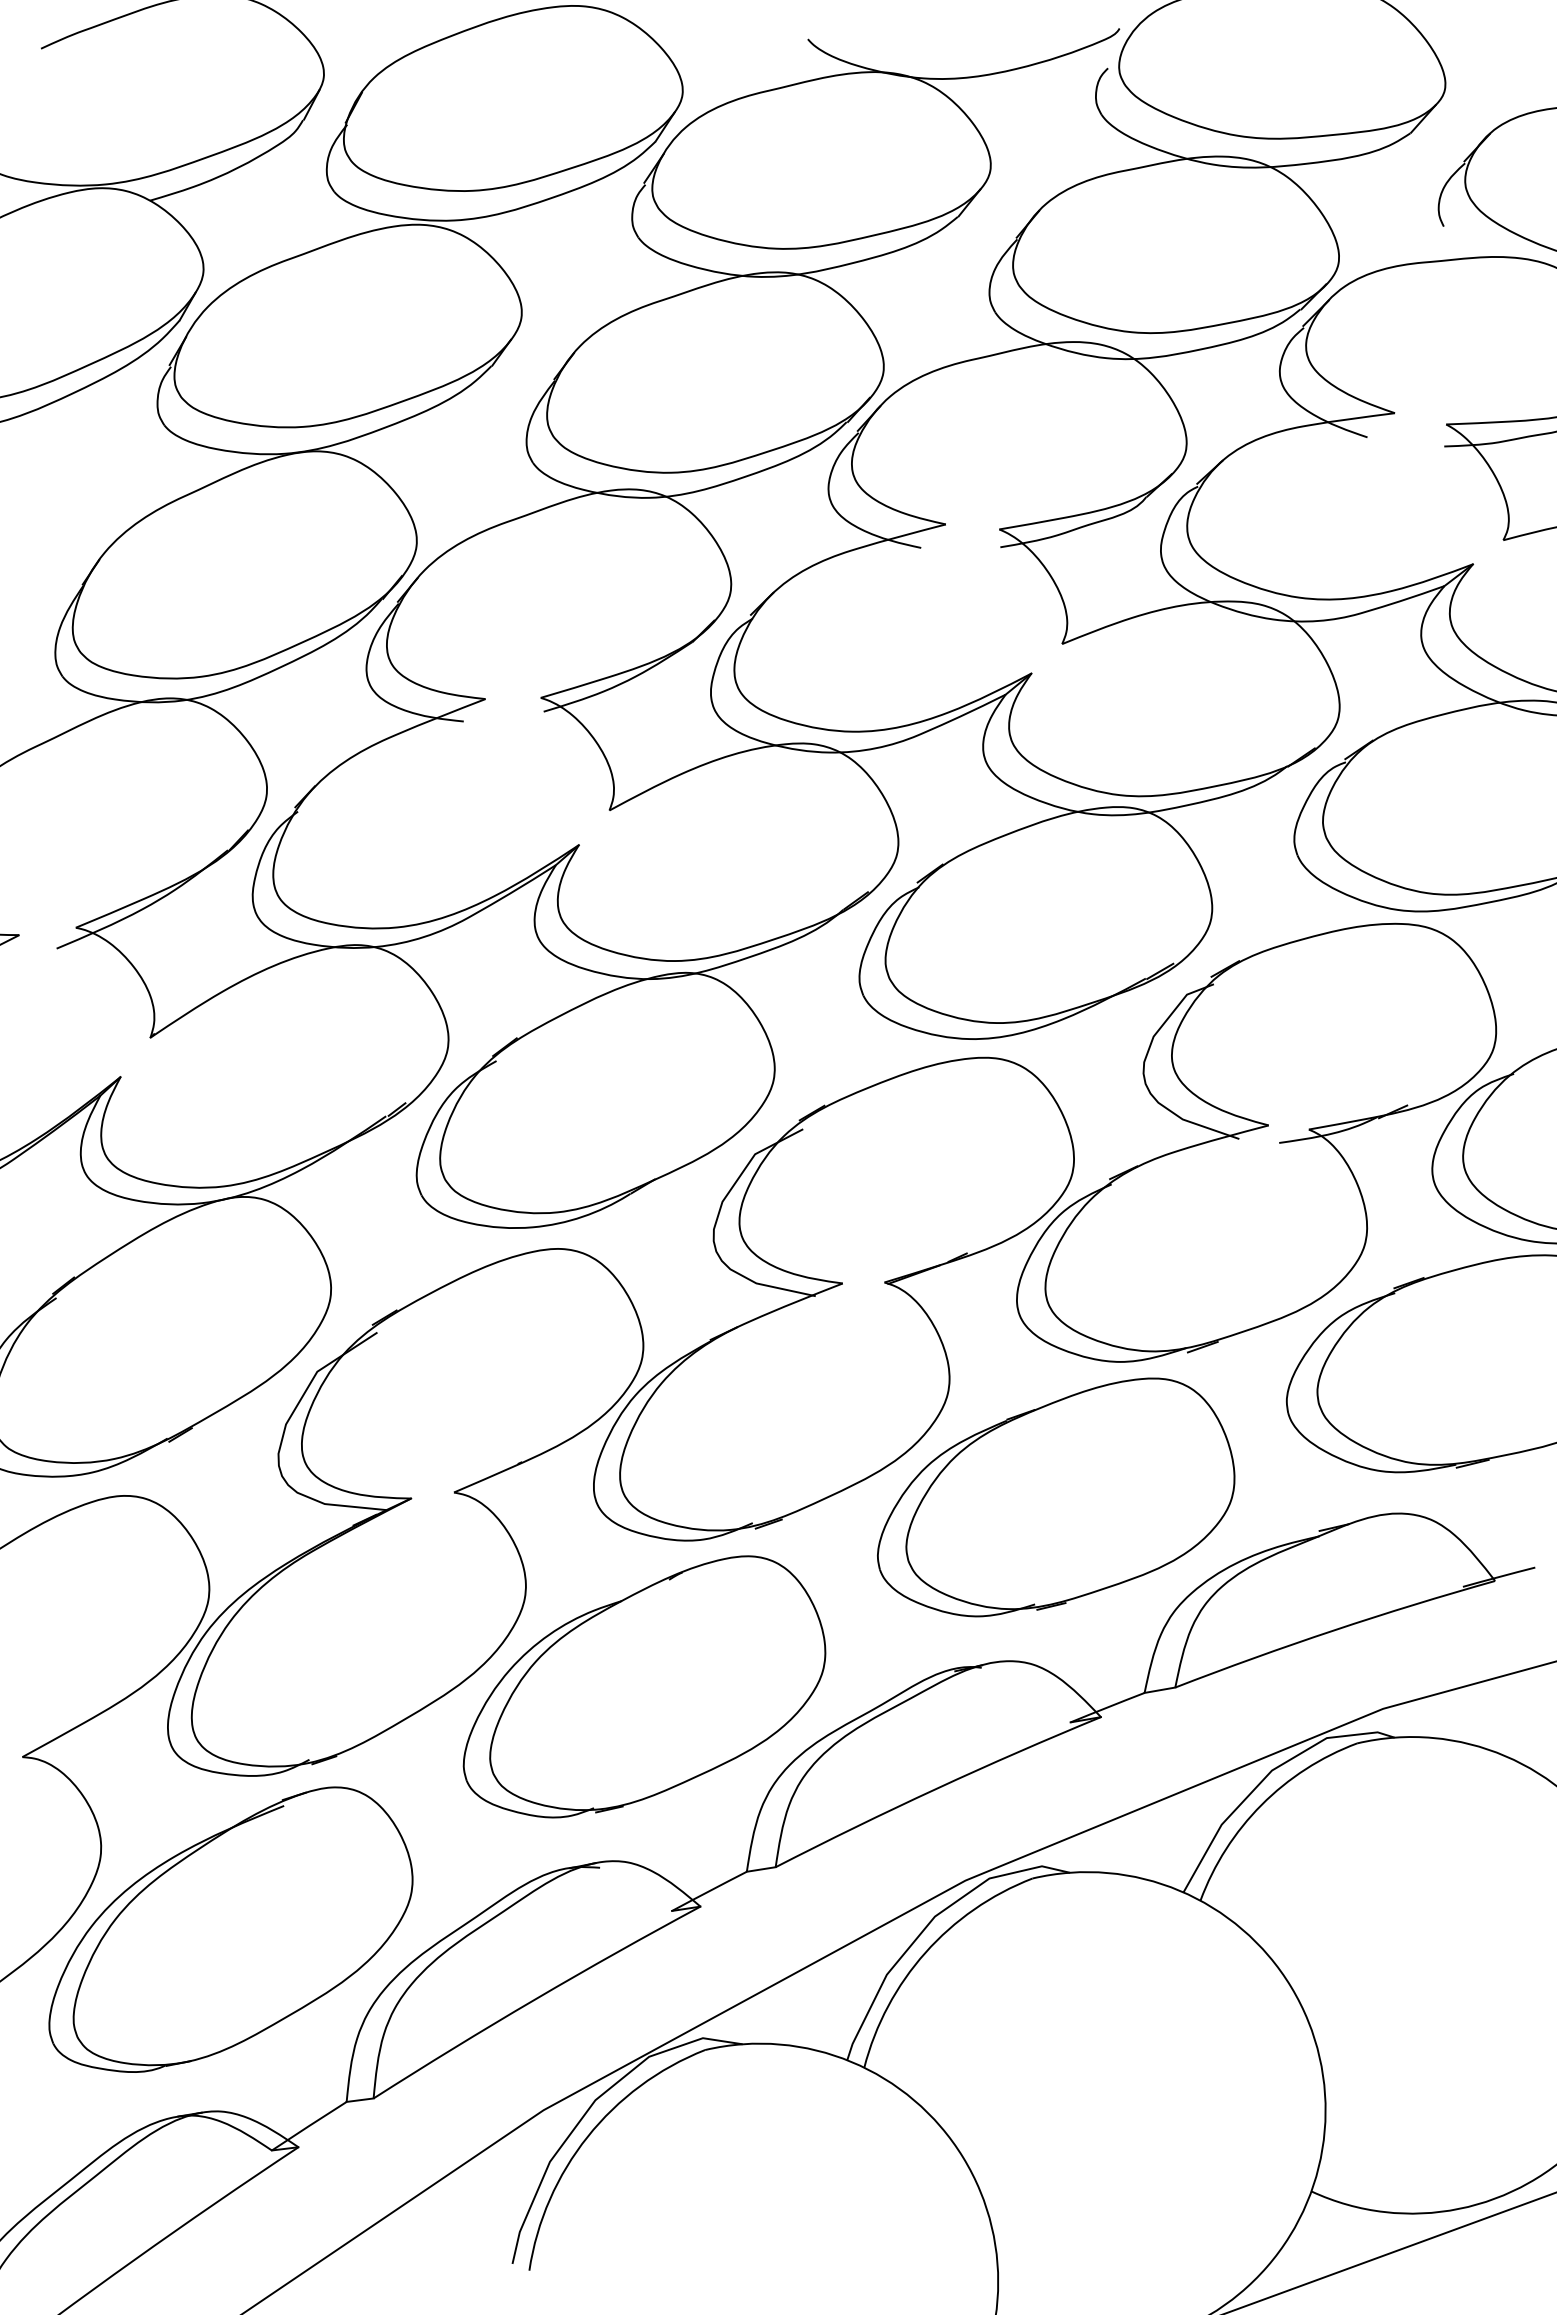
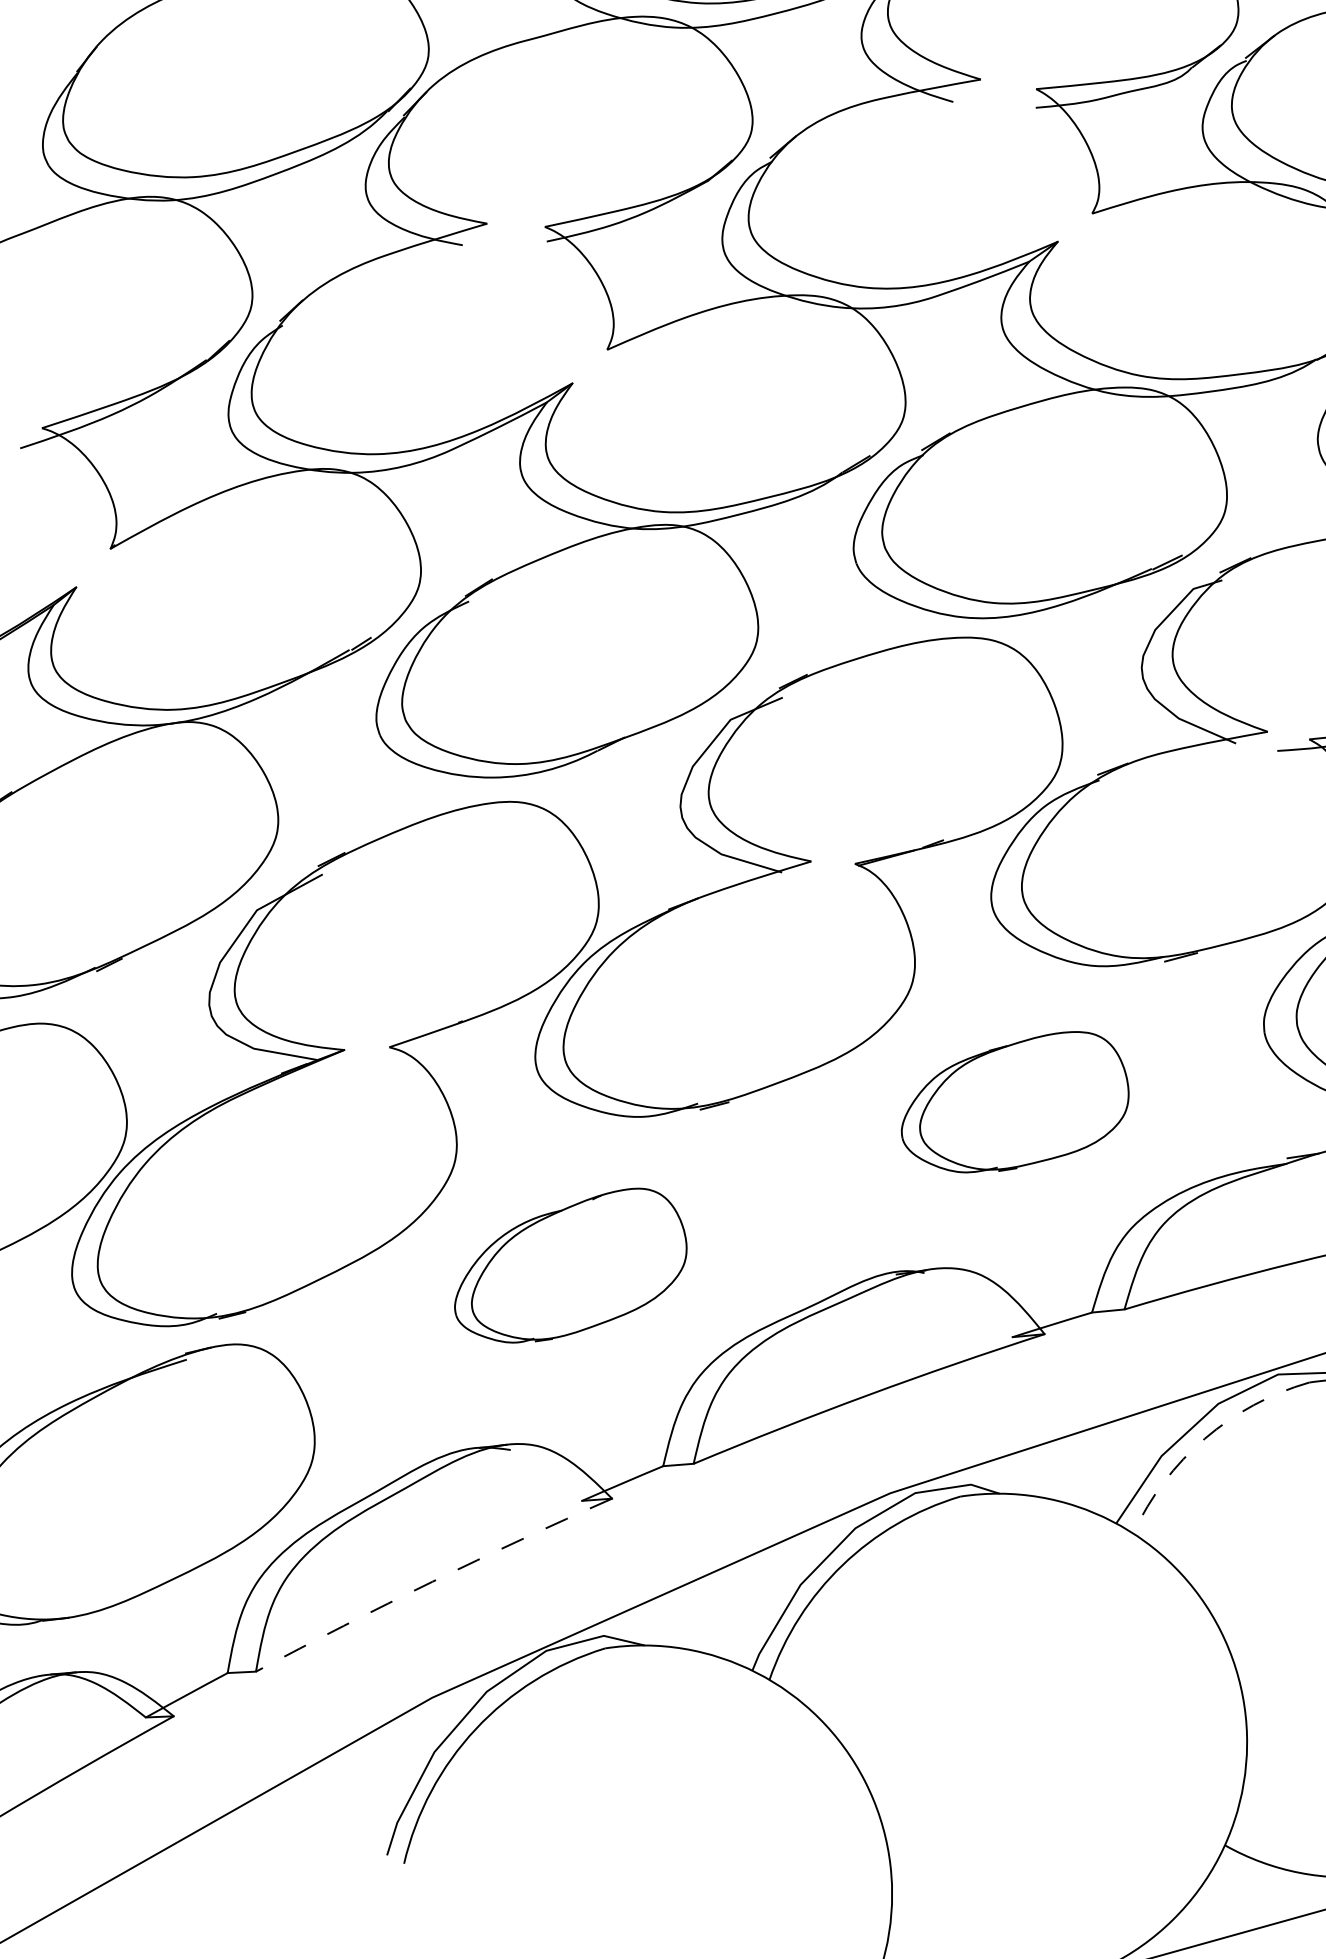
part: (1056, 1497) -> (1016, 1101), size x0.6
part: (644, 1686) -> (571, 1264), size x0.6
arc: (1261, 1804) -> (1204, 1438), solid -> dashed
arc: (535, 1999) -> (432, 1581), solid -> dashed

